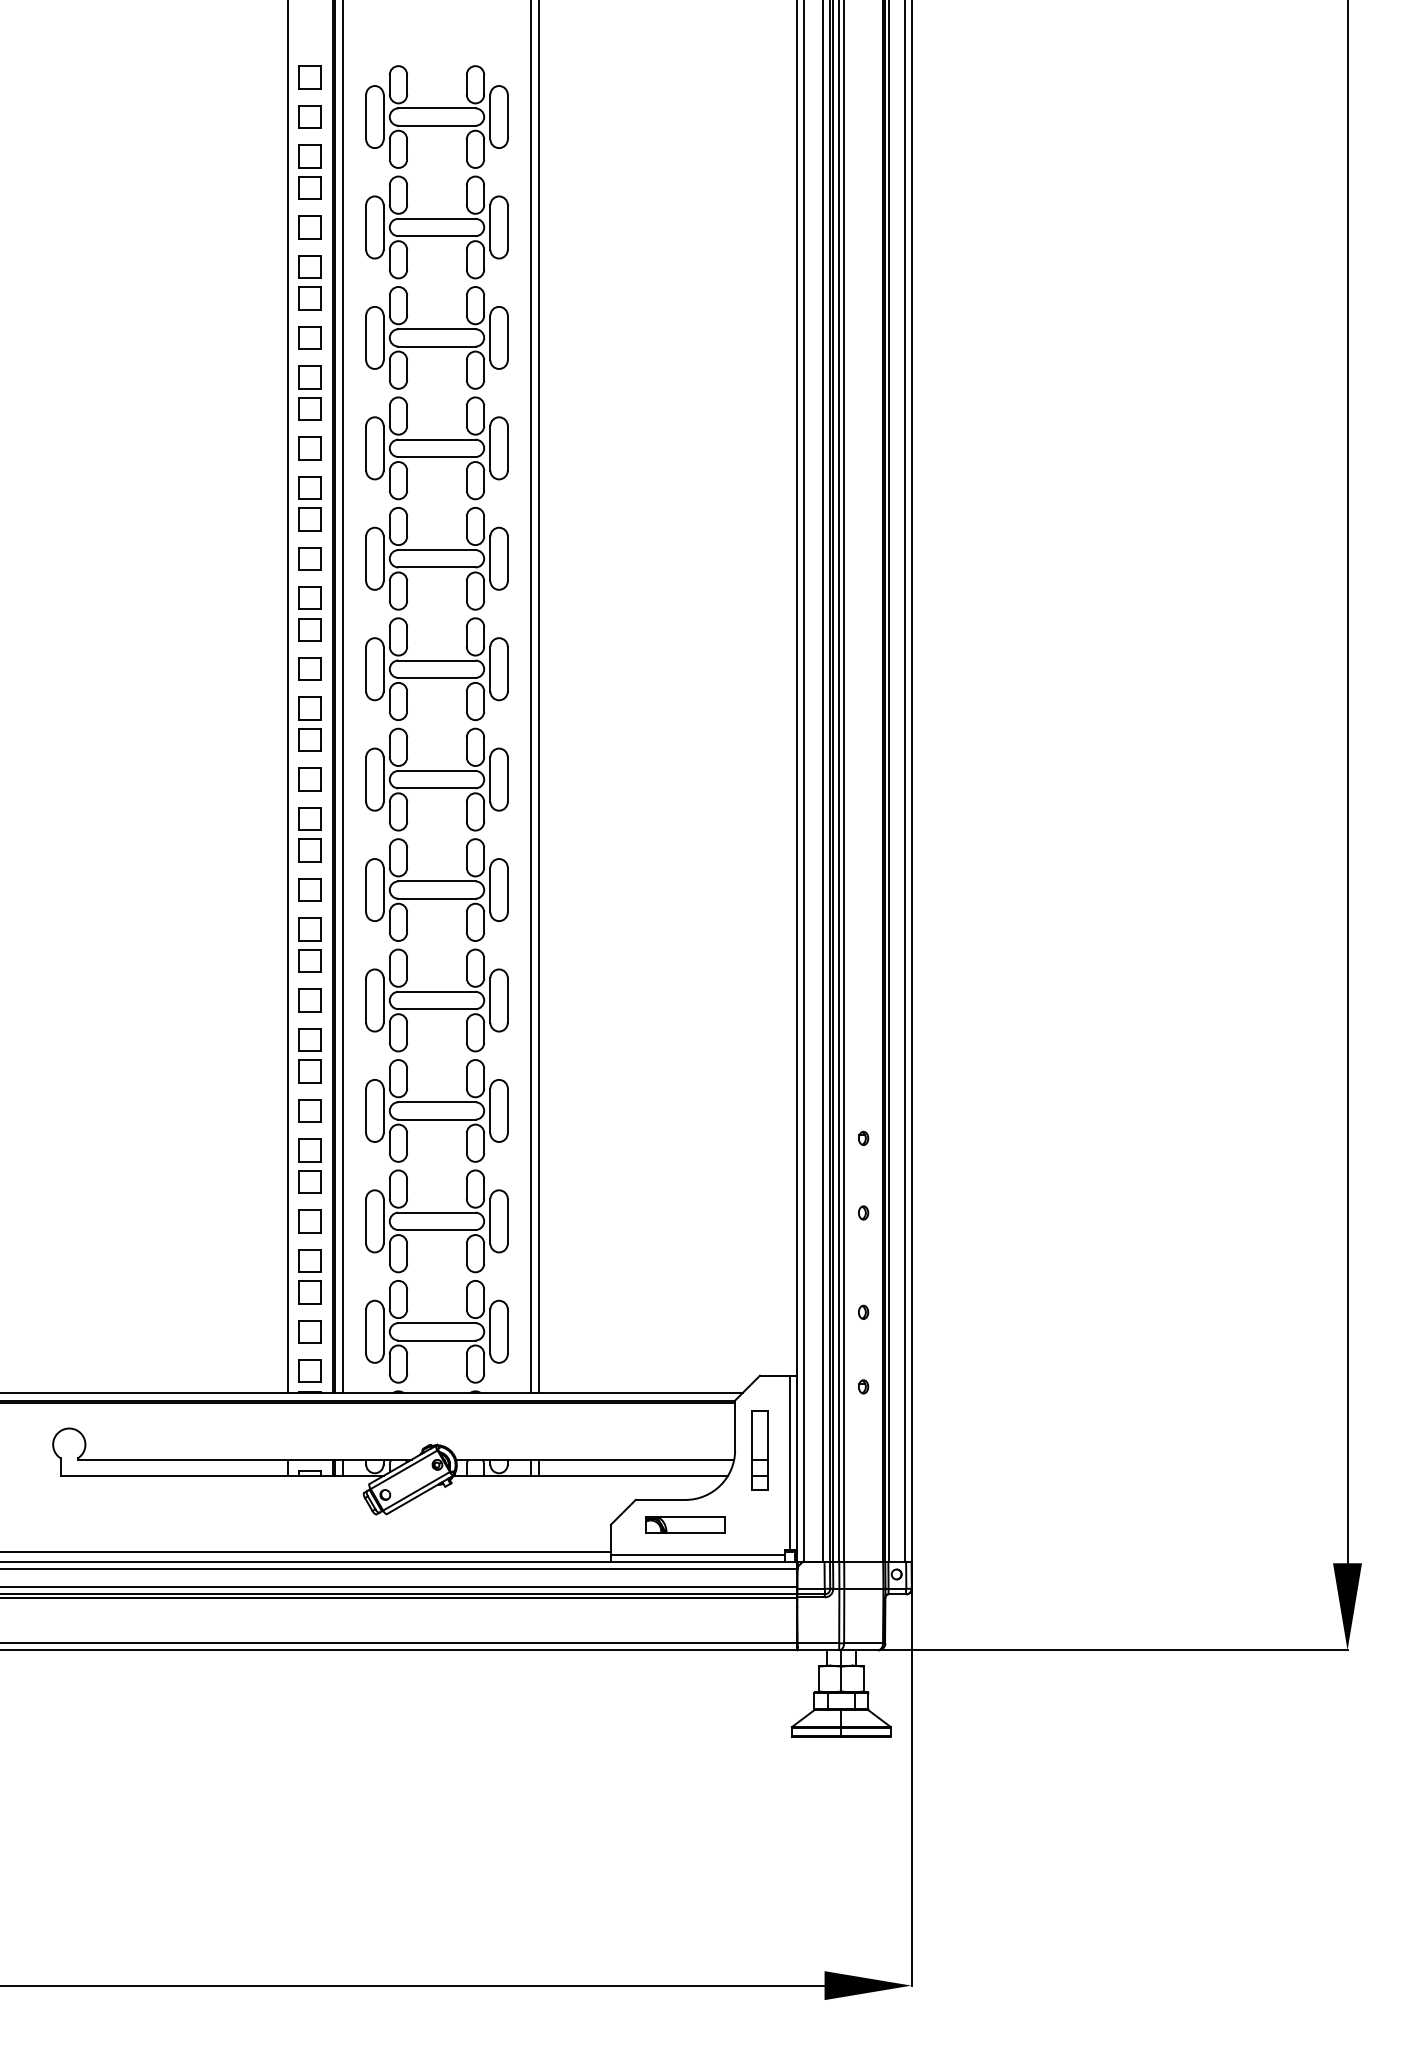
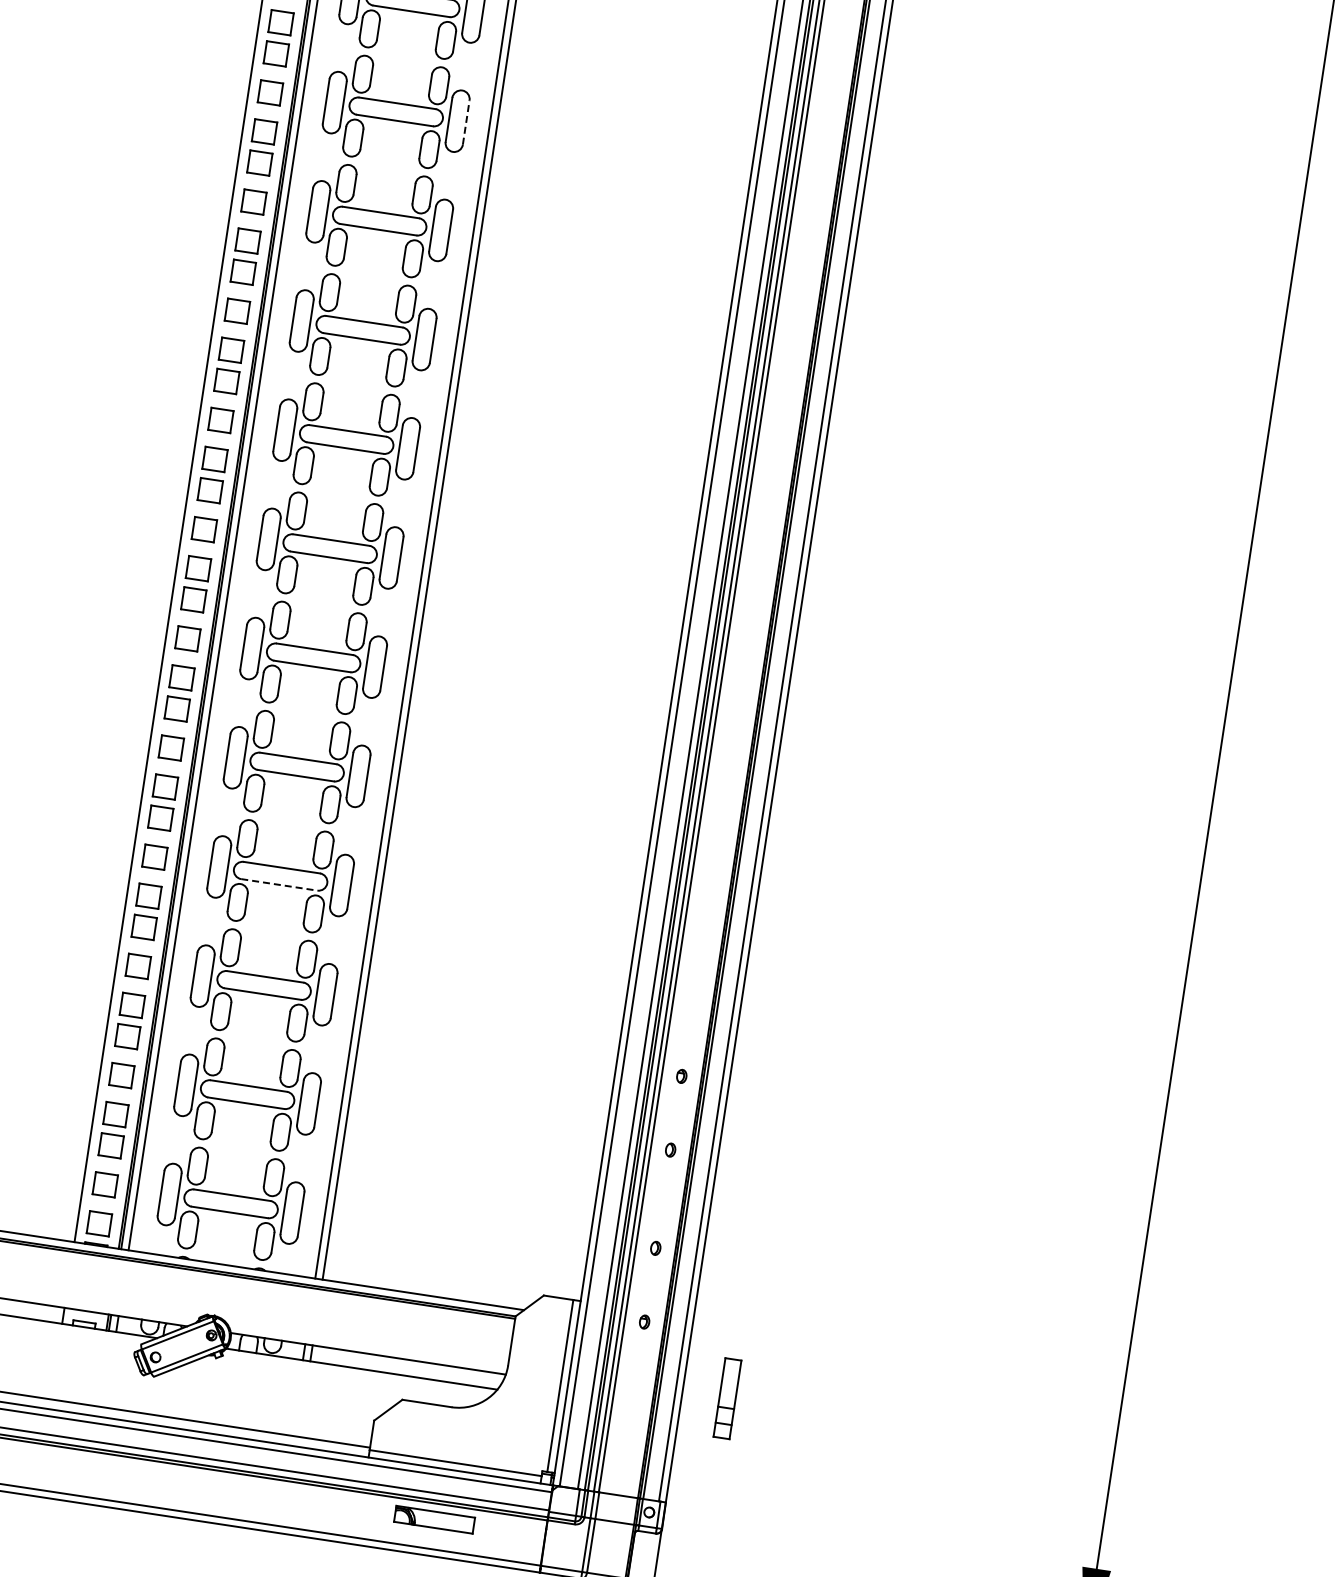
line: (507, 227) -> (465, 122), solid -> dashed
line: (437, 1009) -> (279, 885), solid -> dashed
part: (759, 1450) -> (727, 1398), moved
part: (685, 1524) -> (434, 1519), moved

